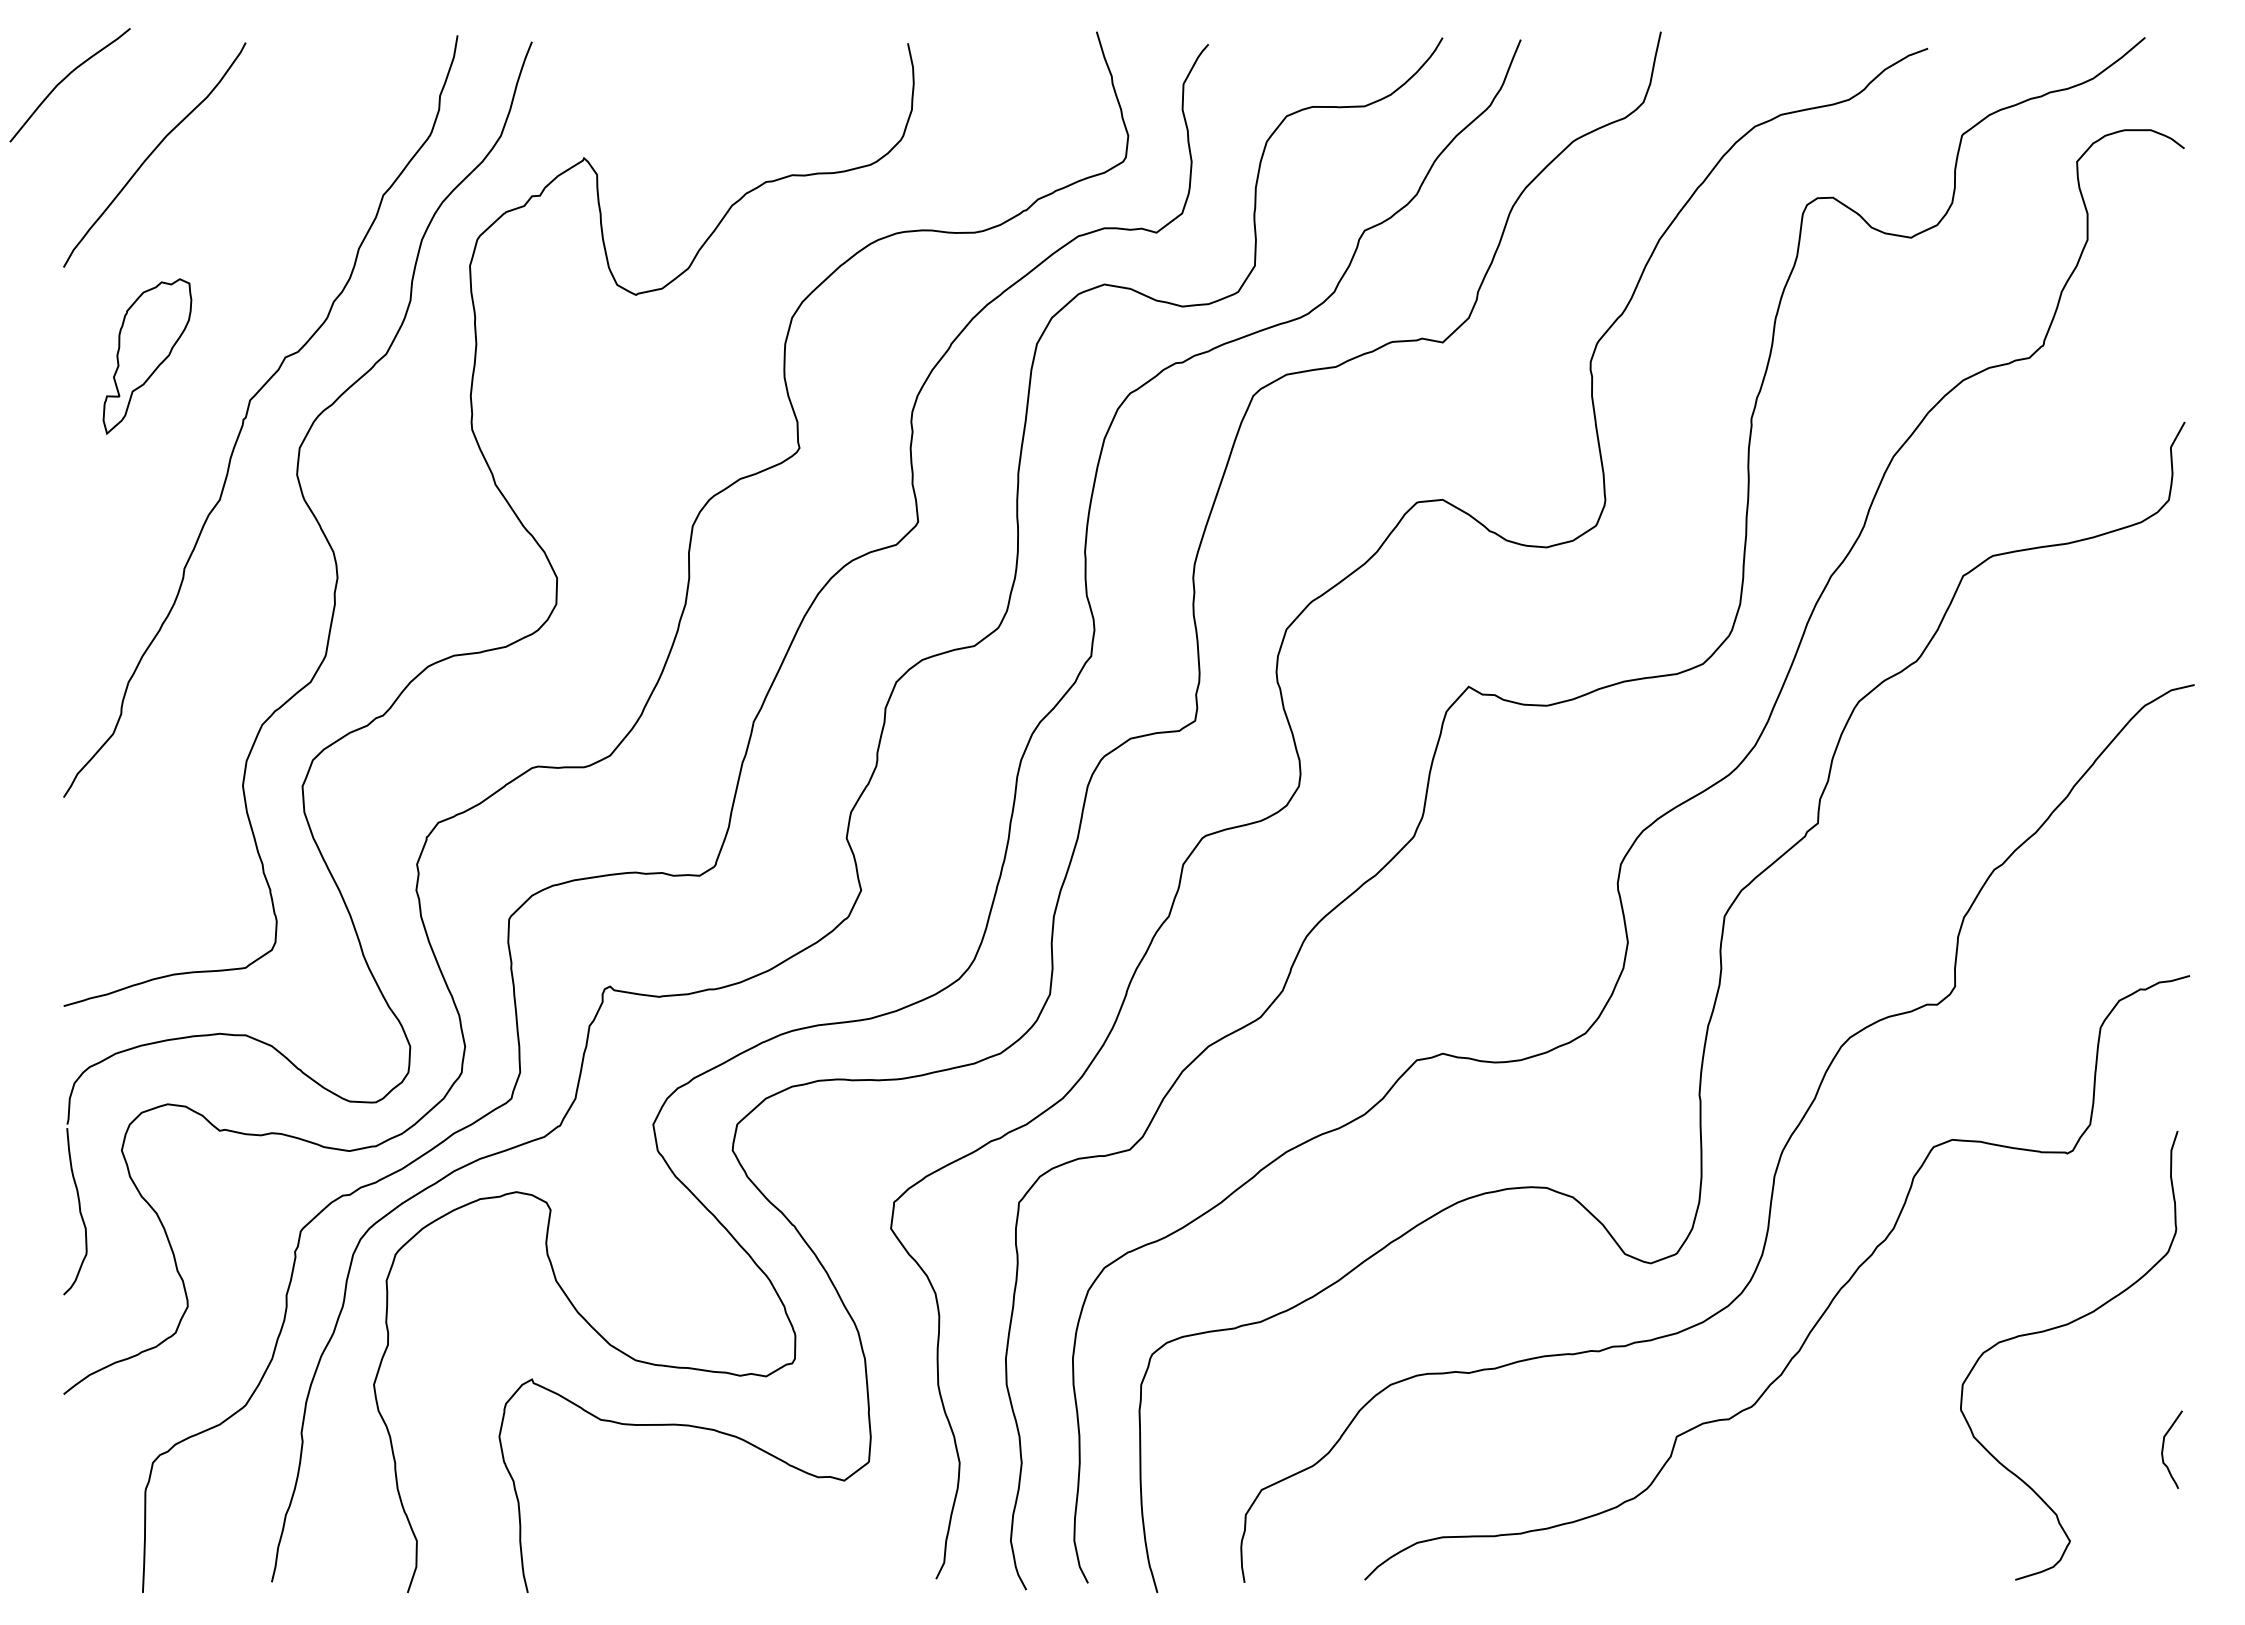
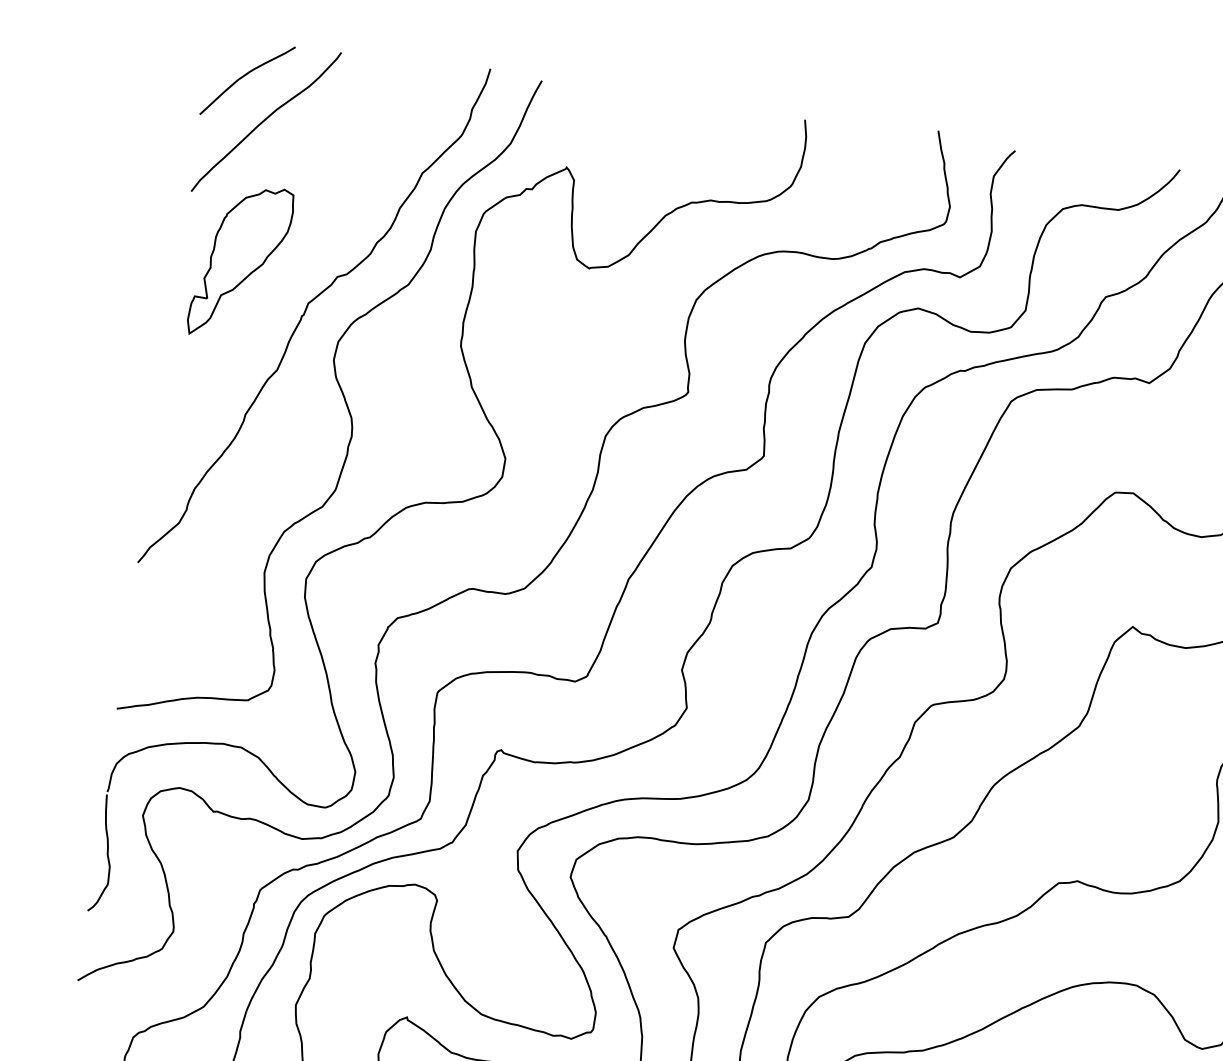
curve: (64, 80) -> (244, 76), moved
part: (147, 356) -> (241, 262), size x1.43

